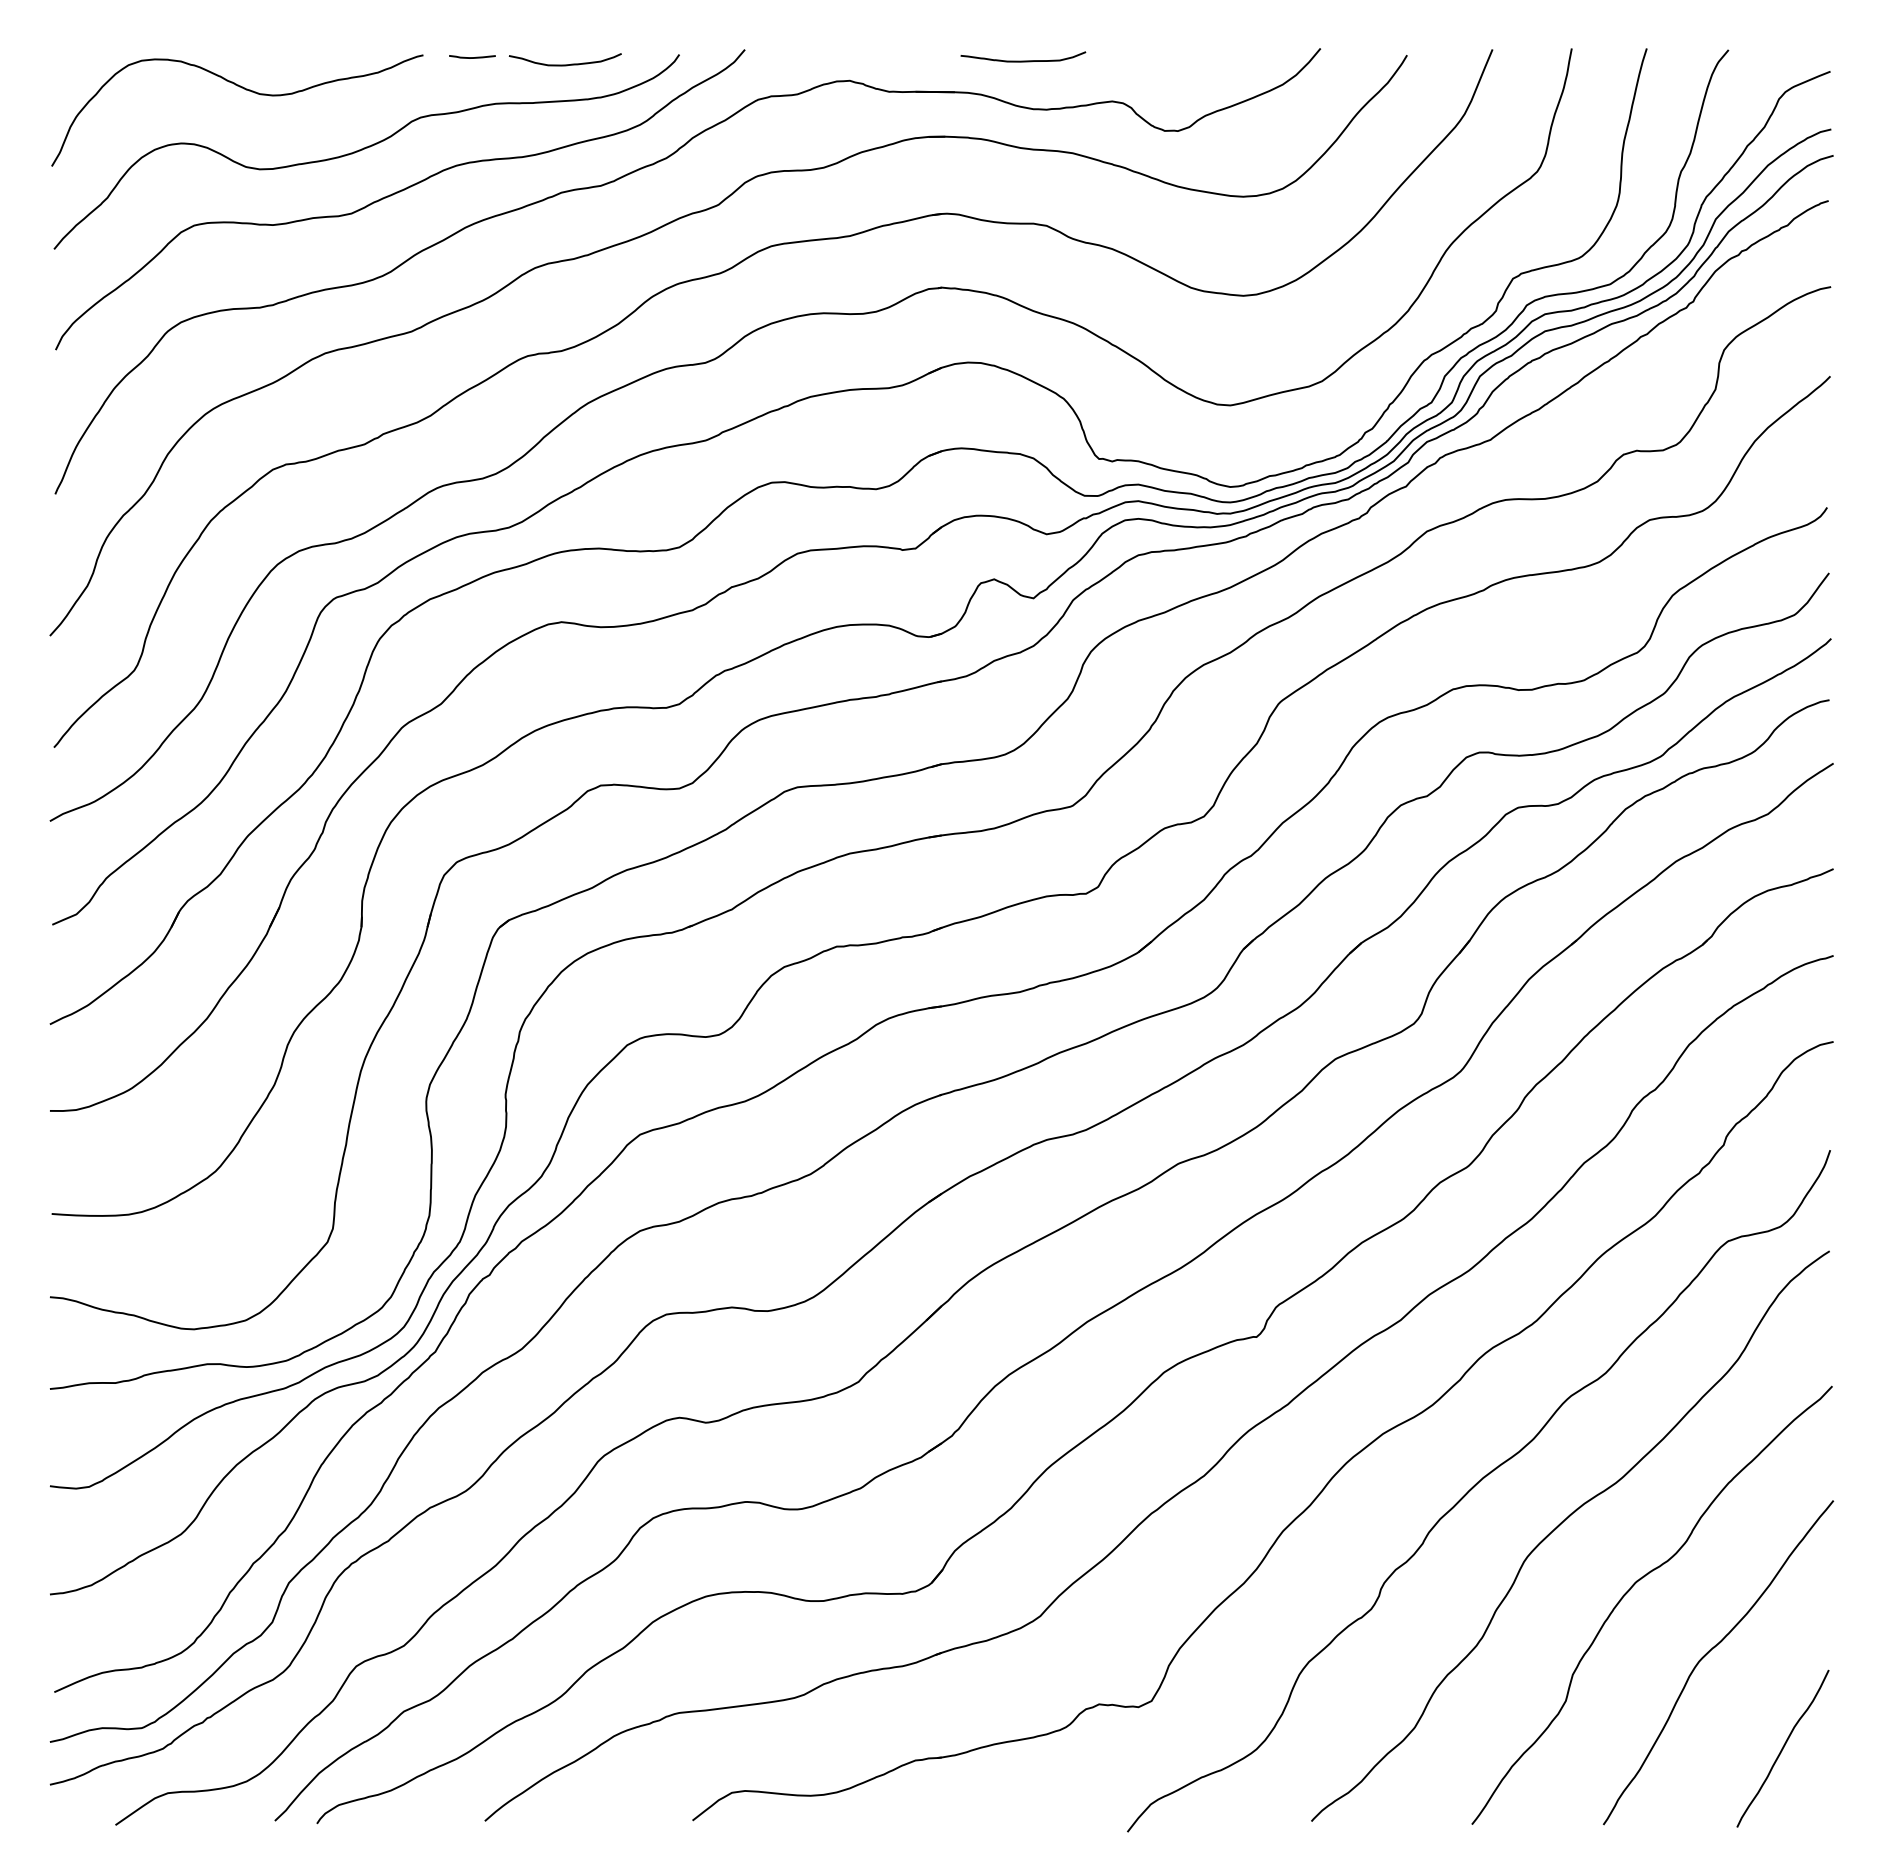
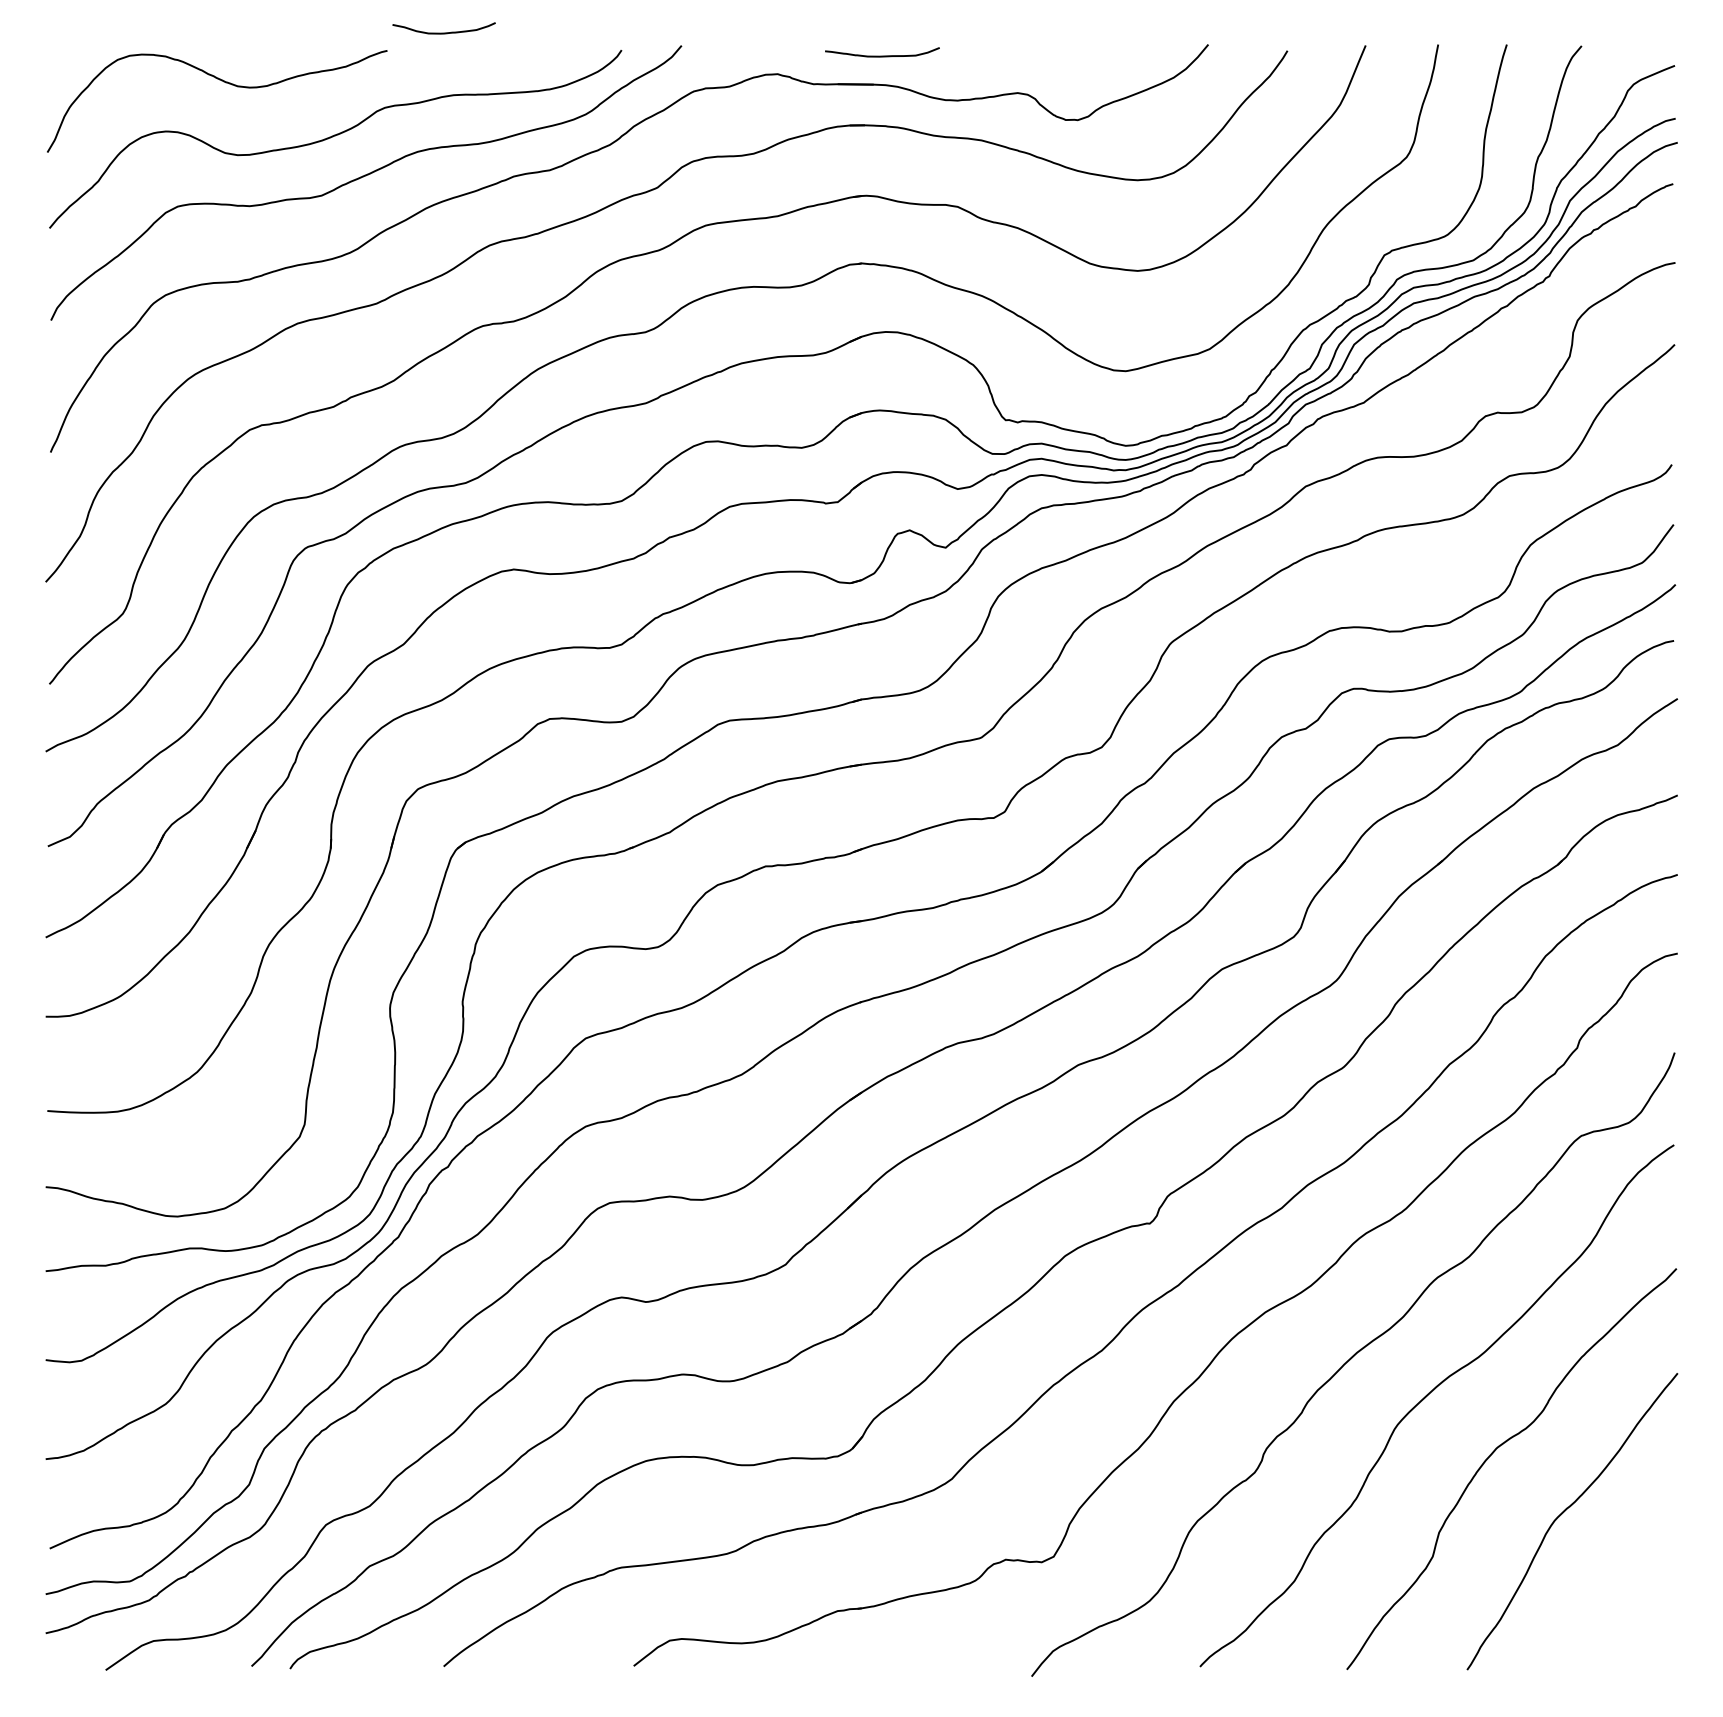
line: (472, 57) -> (432, 52), removed
curve: (1023, 60) -> (882, 55), moved
curve: (564, 64) -> (443, 32), moved
curve: (1782, 1748) -> (1631, 1600), removed

